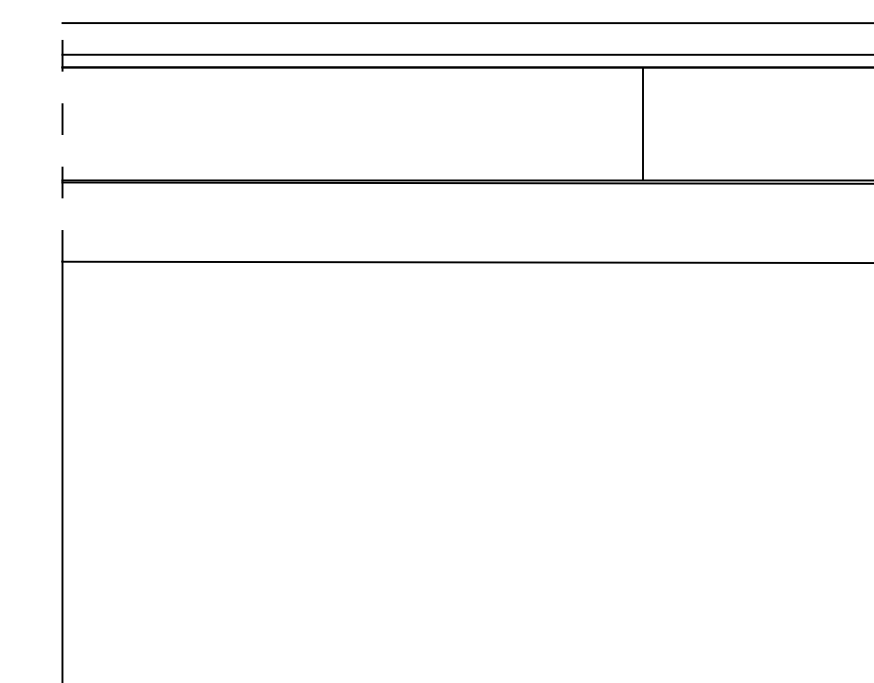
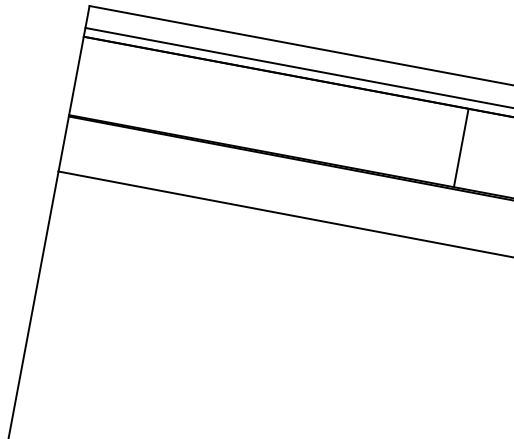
line: (643, 123) -> (461, 147), moved
line: (62, 141) -> (74, 88), dashed -> solid

